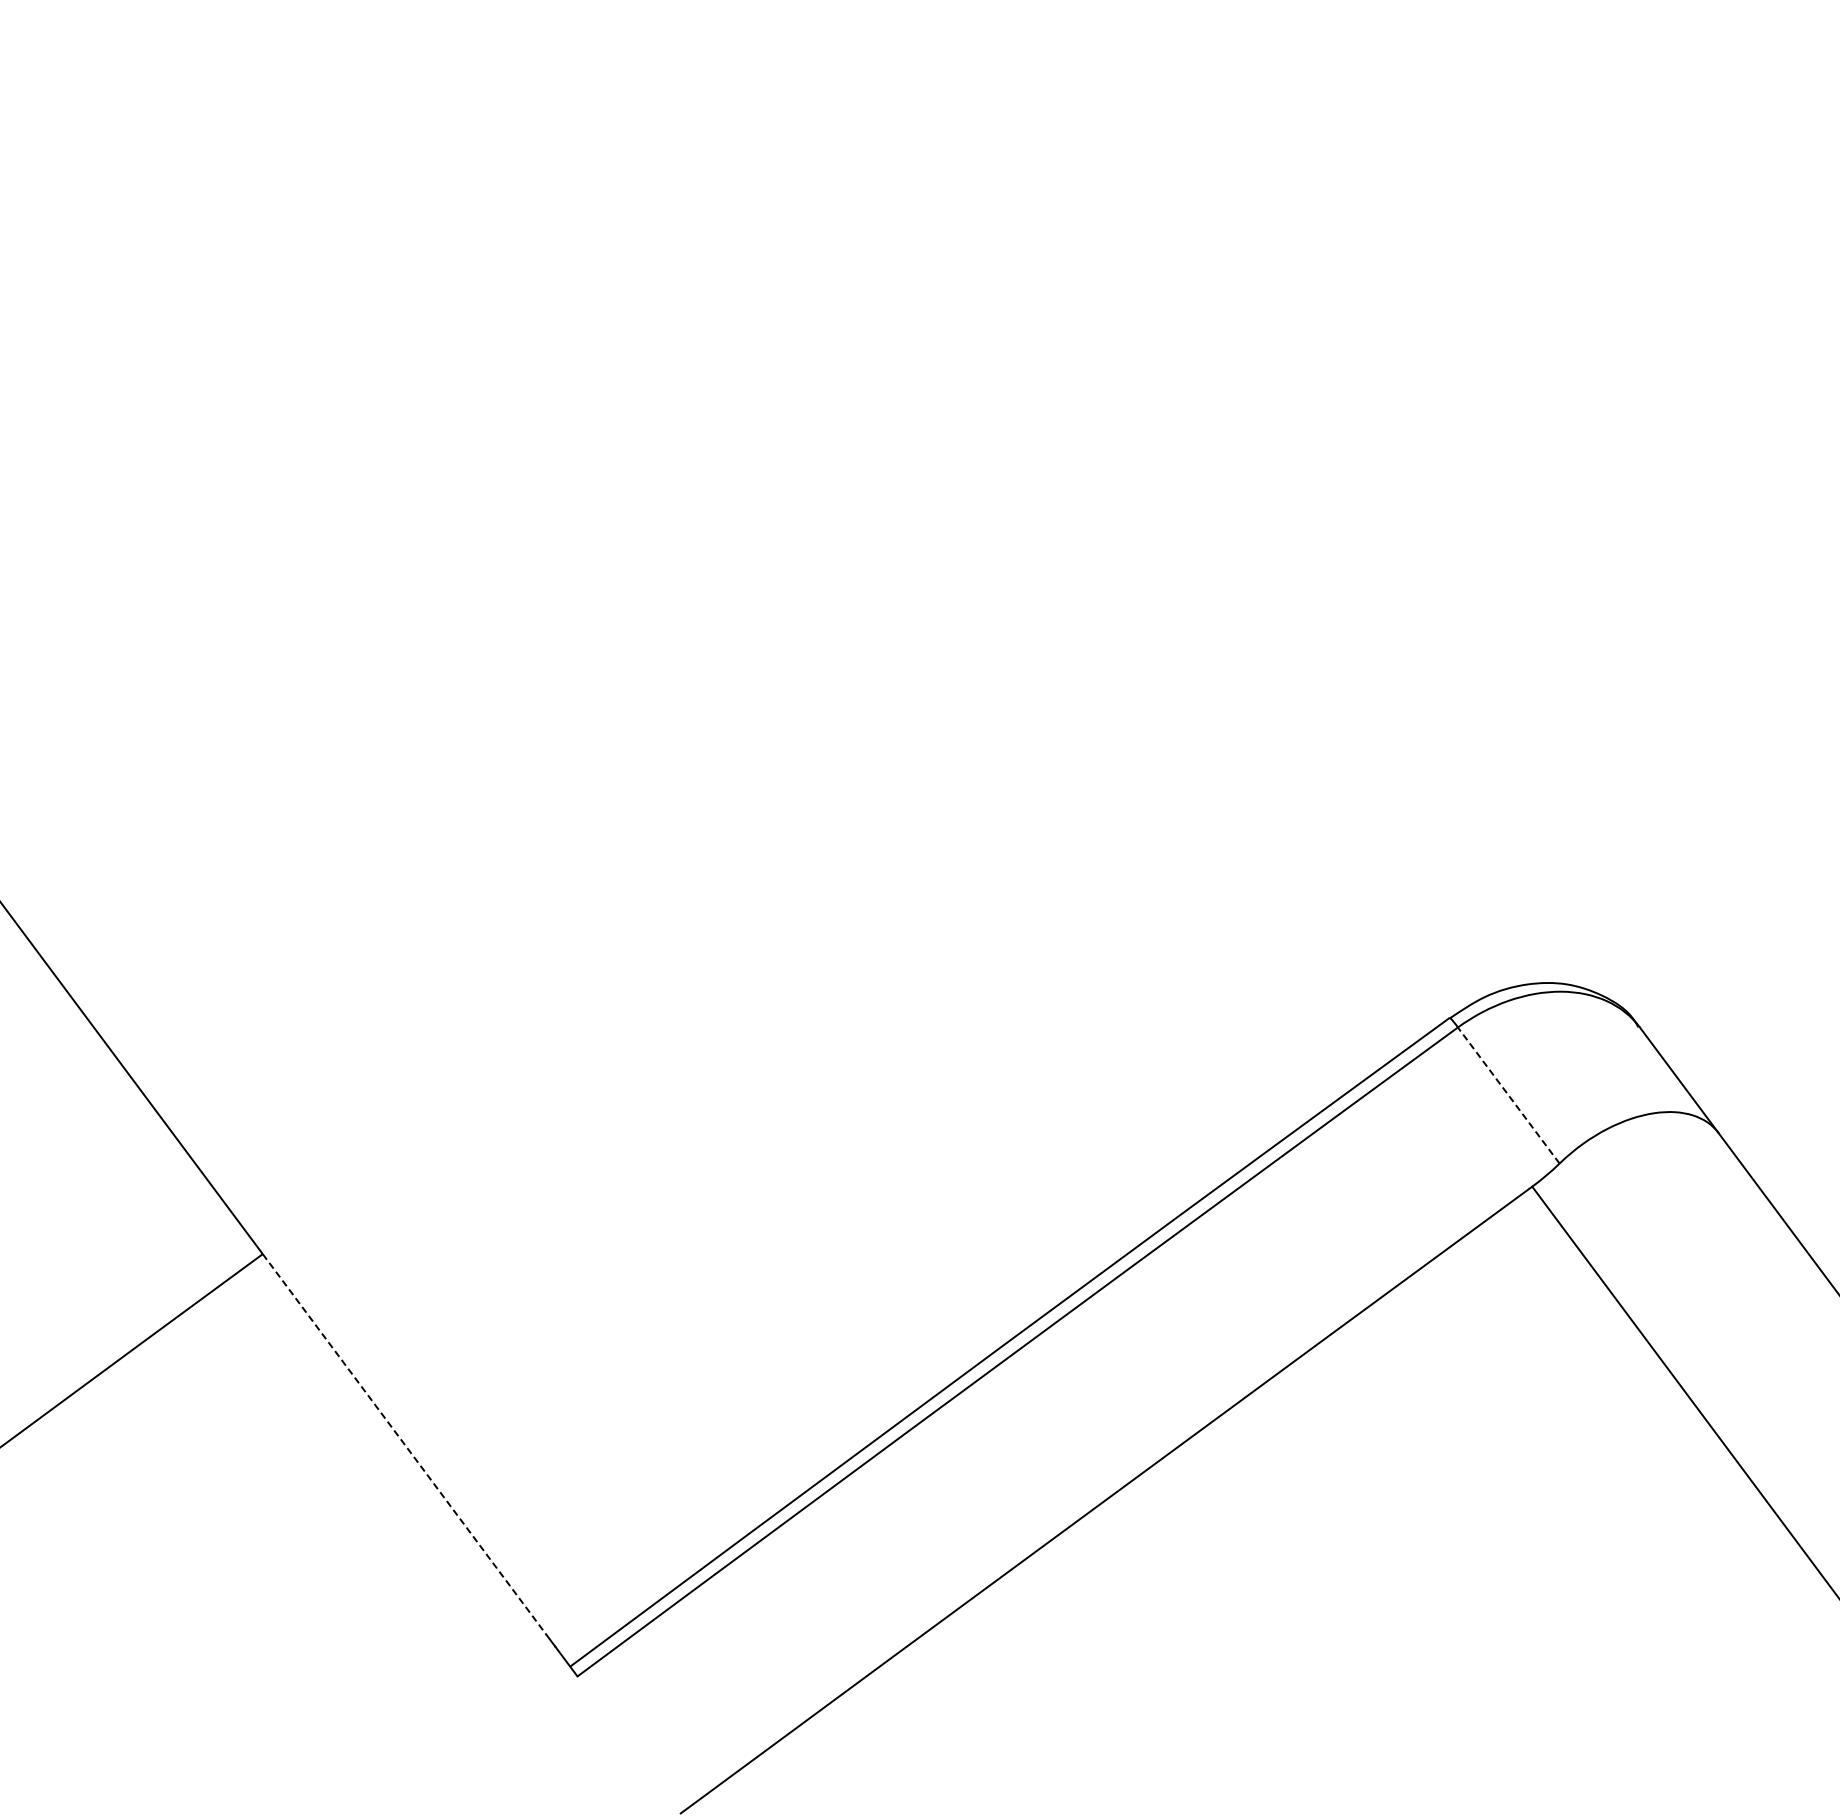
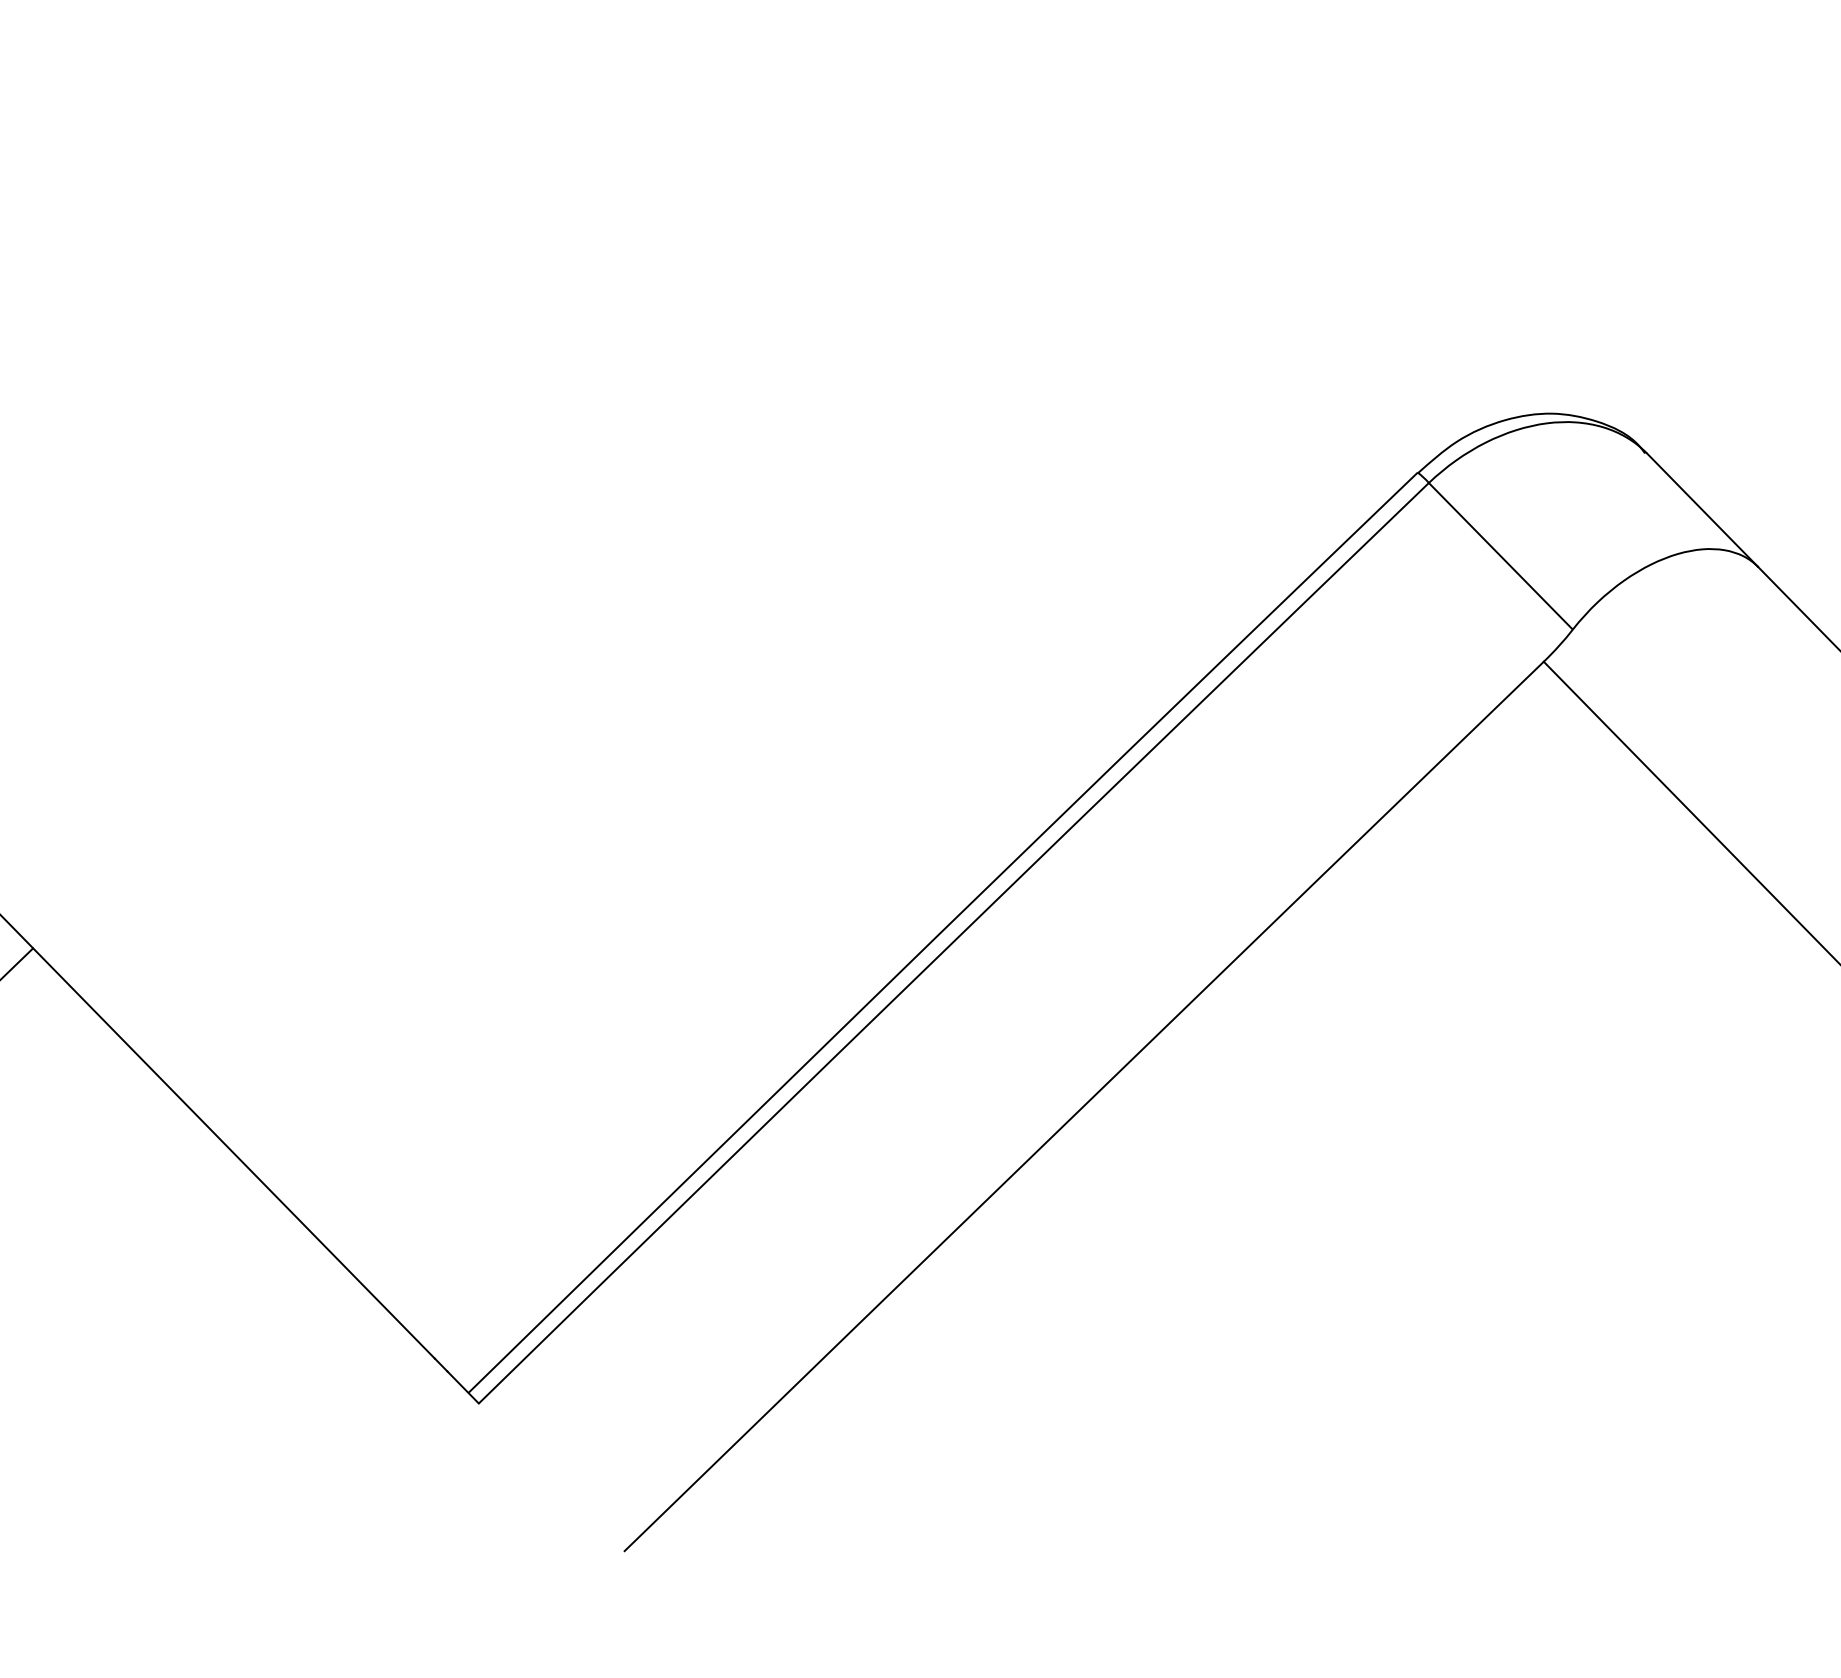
line: (1508, 1095) -> (1500, 556), dashed -> solid
line: (404, 1444) -> (233, 1153), dashed -> solid

